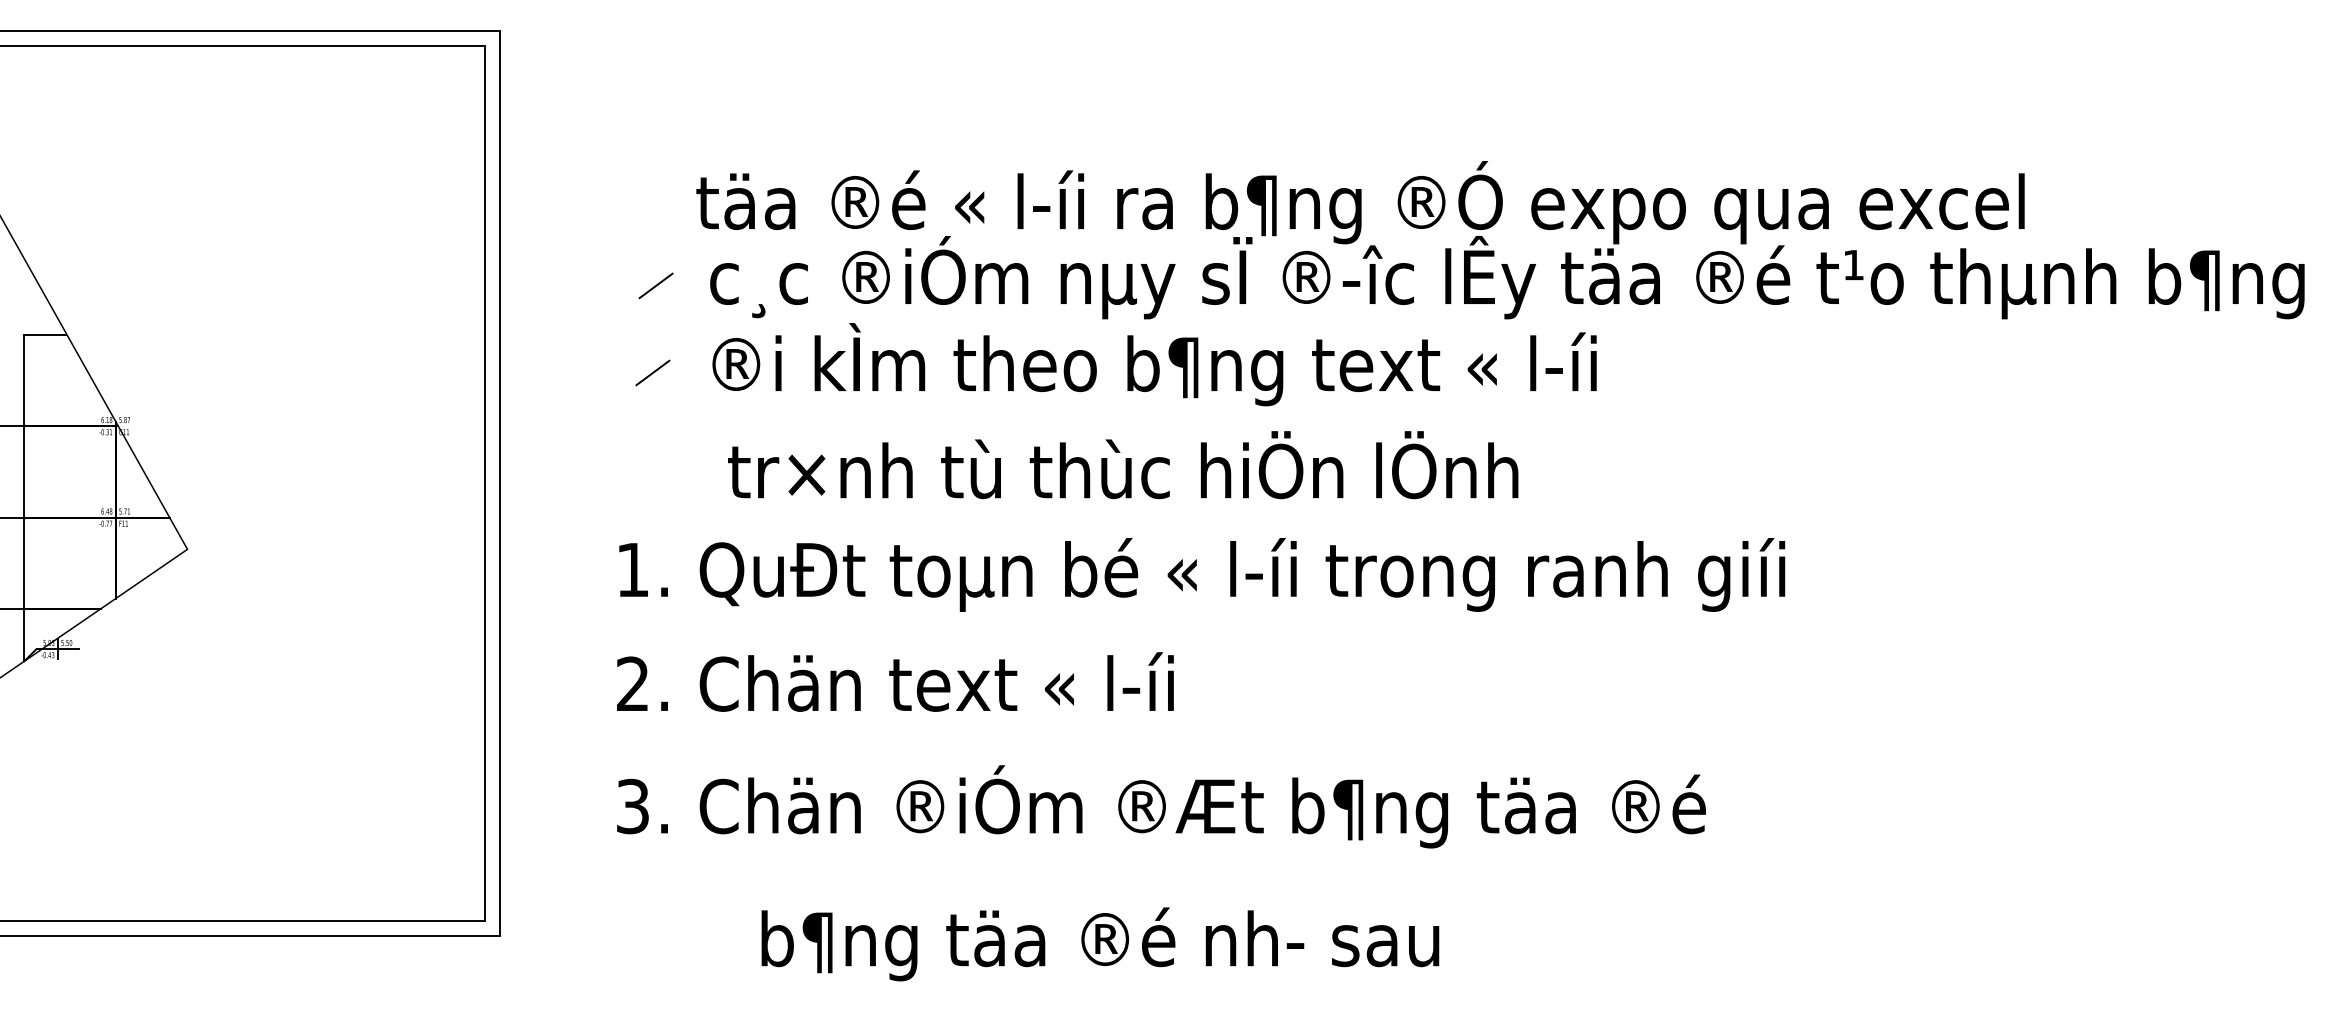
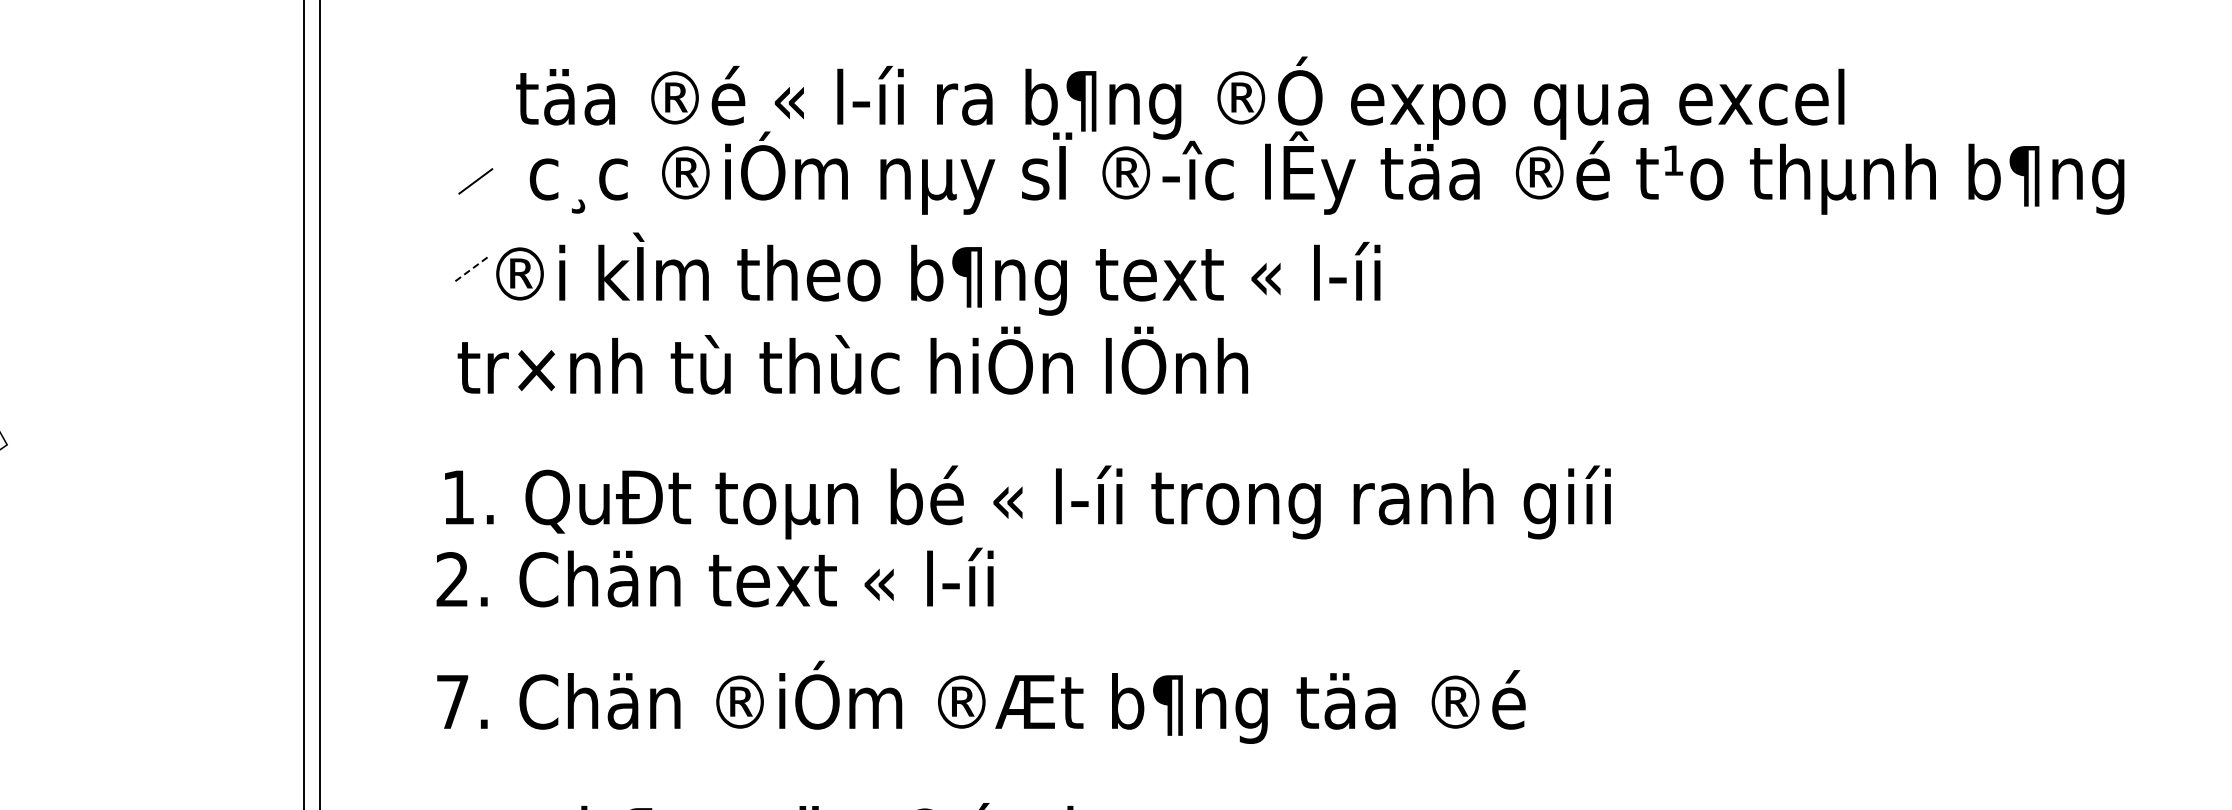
text: (1154, 364) -> (938, 273), moved
line: (653, 372) -> (473, 267), solid -> dashed
text: (1123, 465) -> (853, 360), moved
text: (1202, 574) -> (1028, 501), moved
text: (632, 806) -> (452, 701), 3. -> 7.

